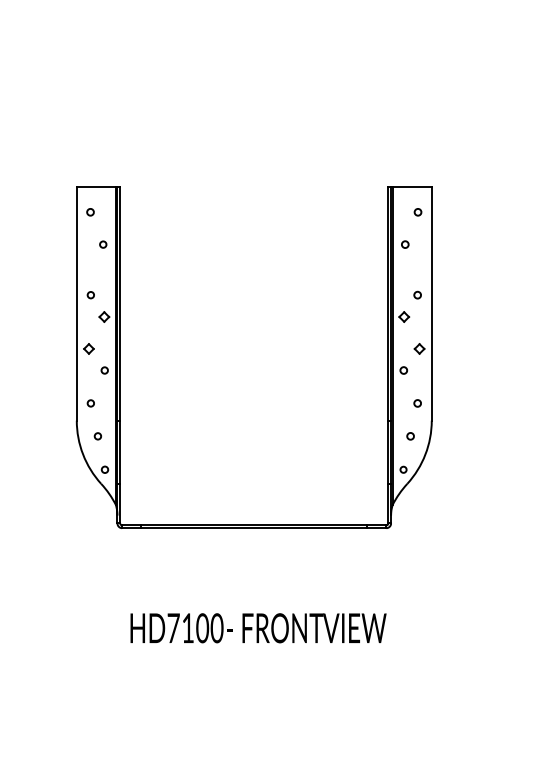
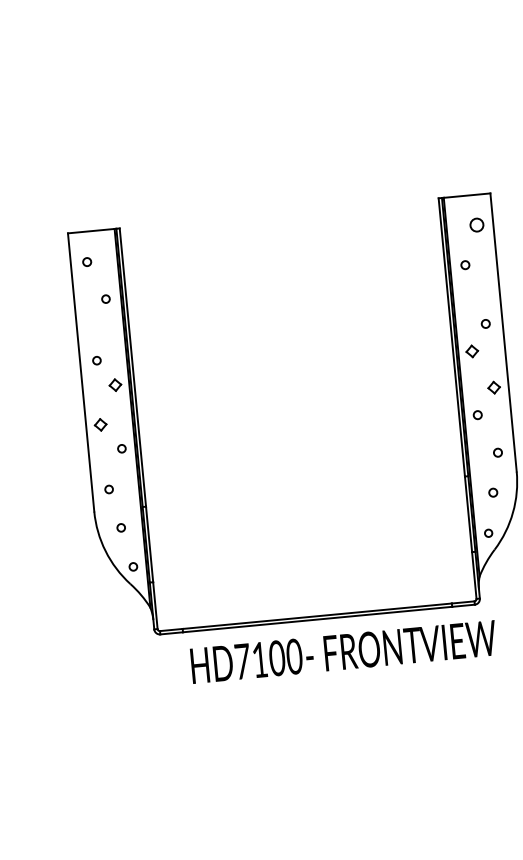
circle: (417, 212) -> (476, 225), size x1.6
text: (258, 628) -> (343, 652), moved

